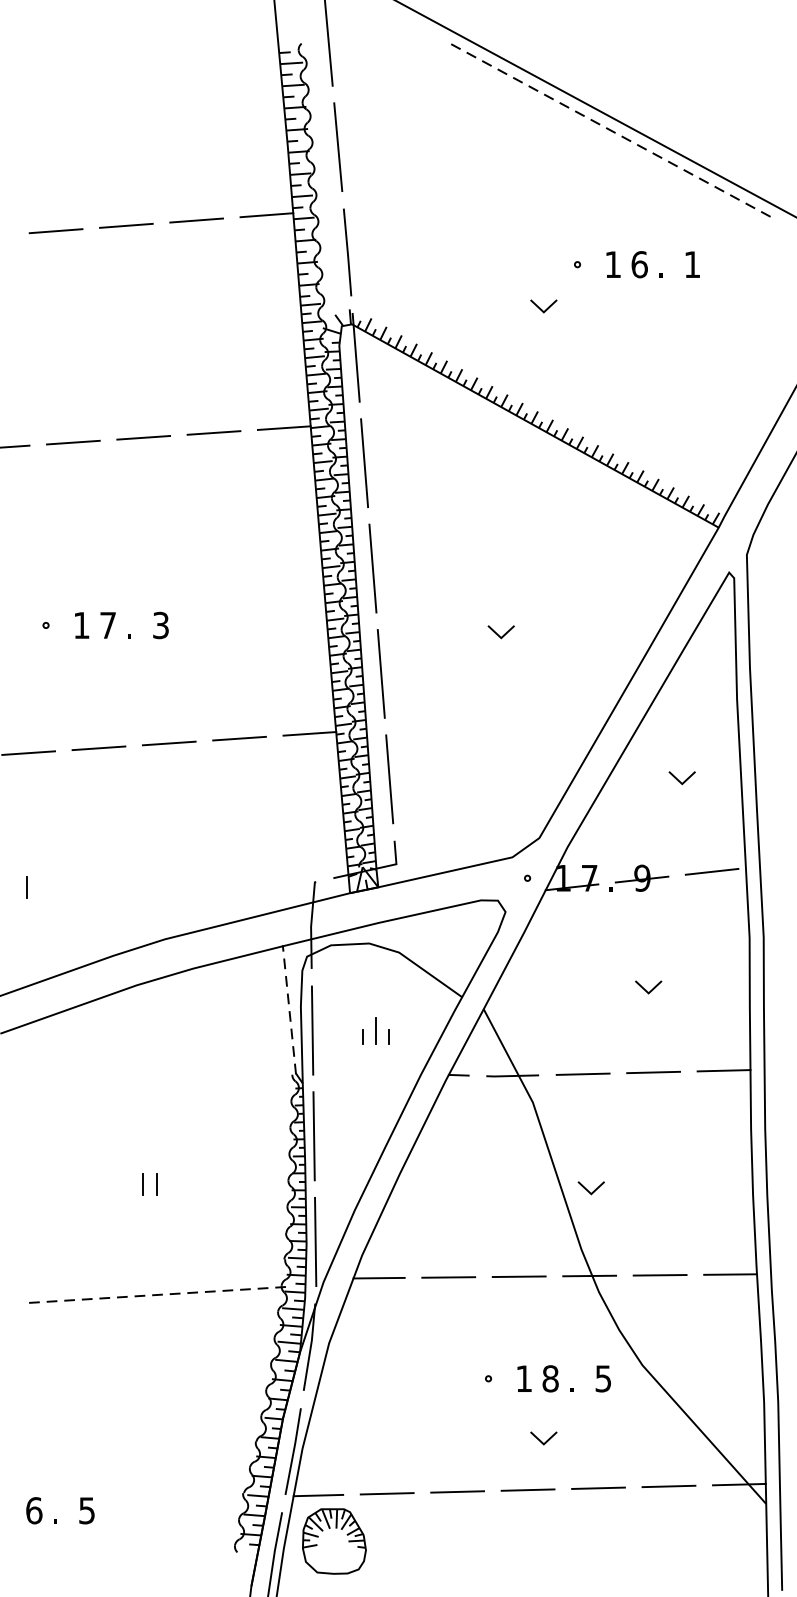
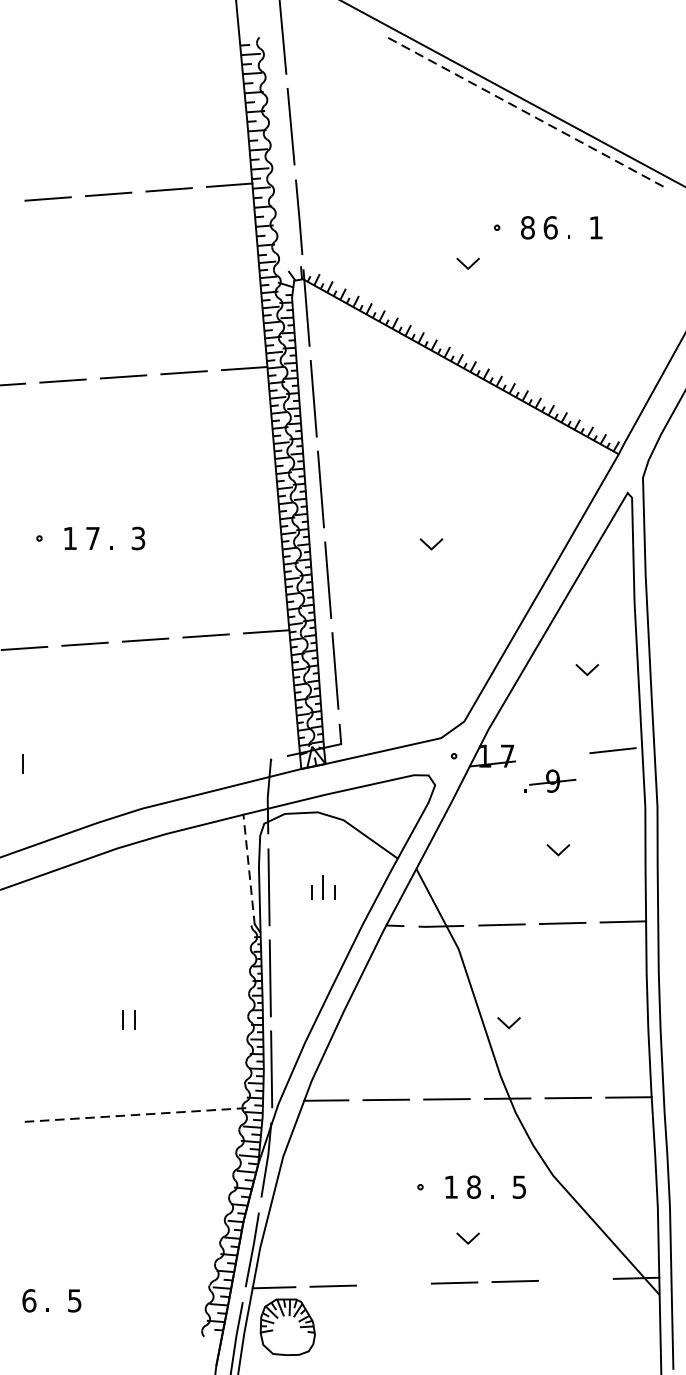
text: (612, 264) -> (527, 227), 1 -> 8
part: (639, 877) -> (550, 780), moved
line: (668, 1485) -> (575, 1279), removed
line: (457, 1491) -> (393, 1284), removed

